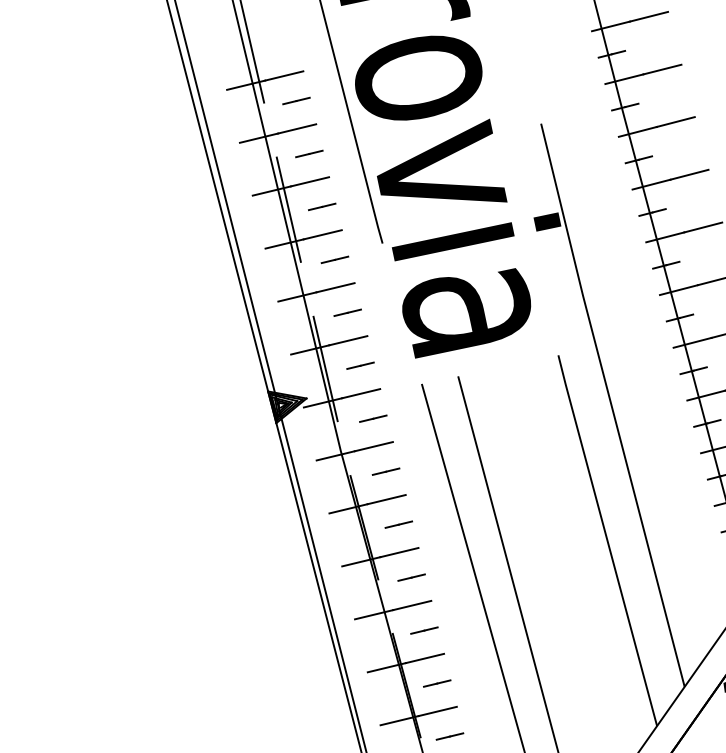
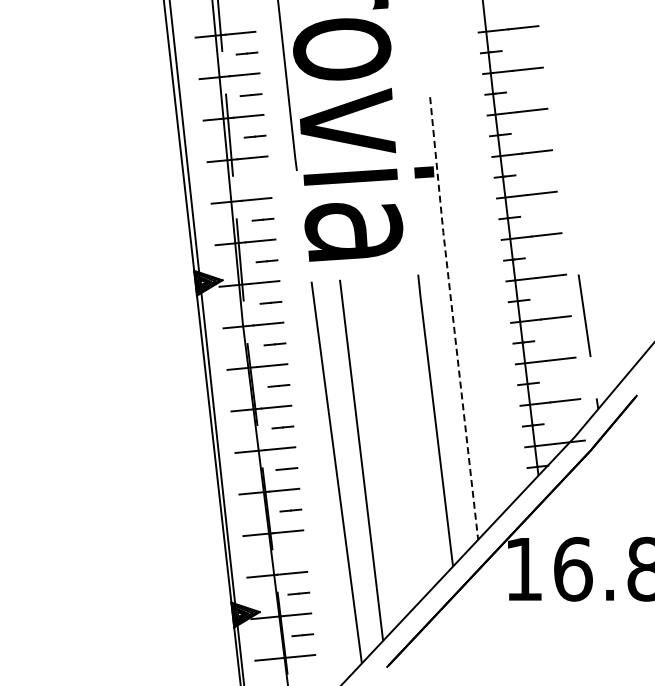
line: (334, 260) -> (258, 178), removed
line: (612, 405) -> (453, 318), solid -> dashed
line: (449, 735) -> (294, 551), removed

